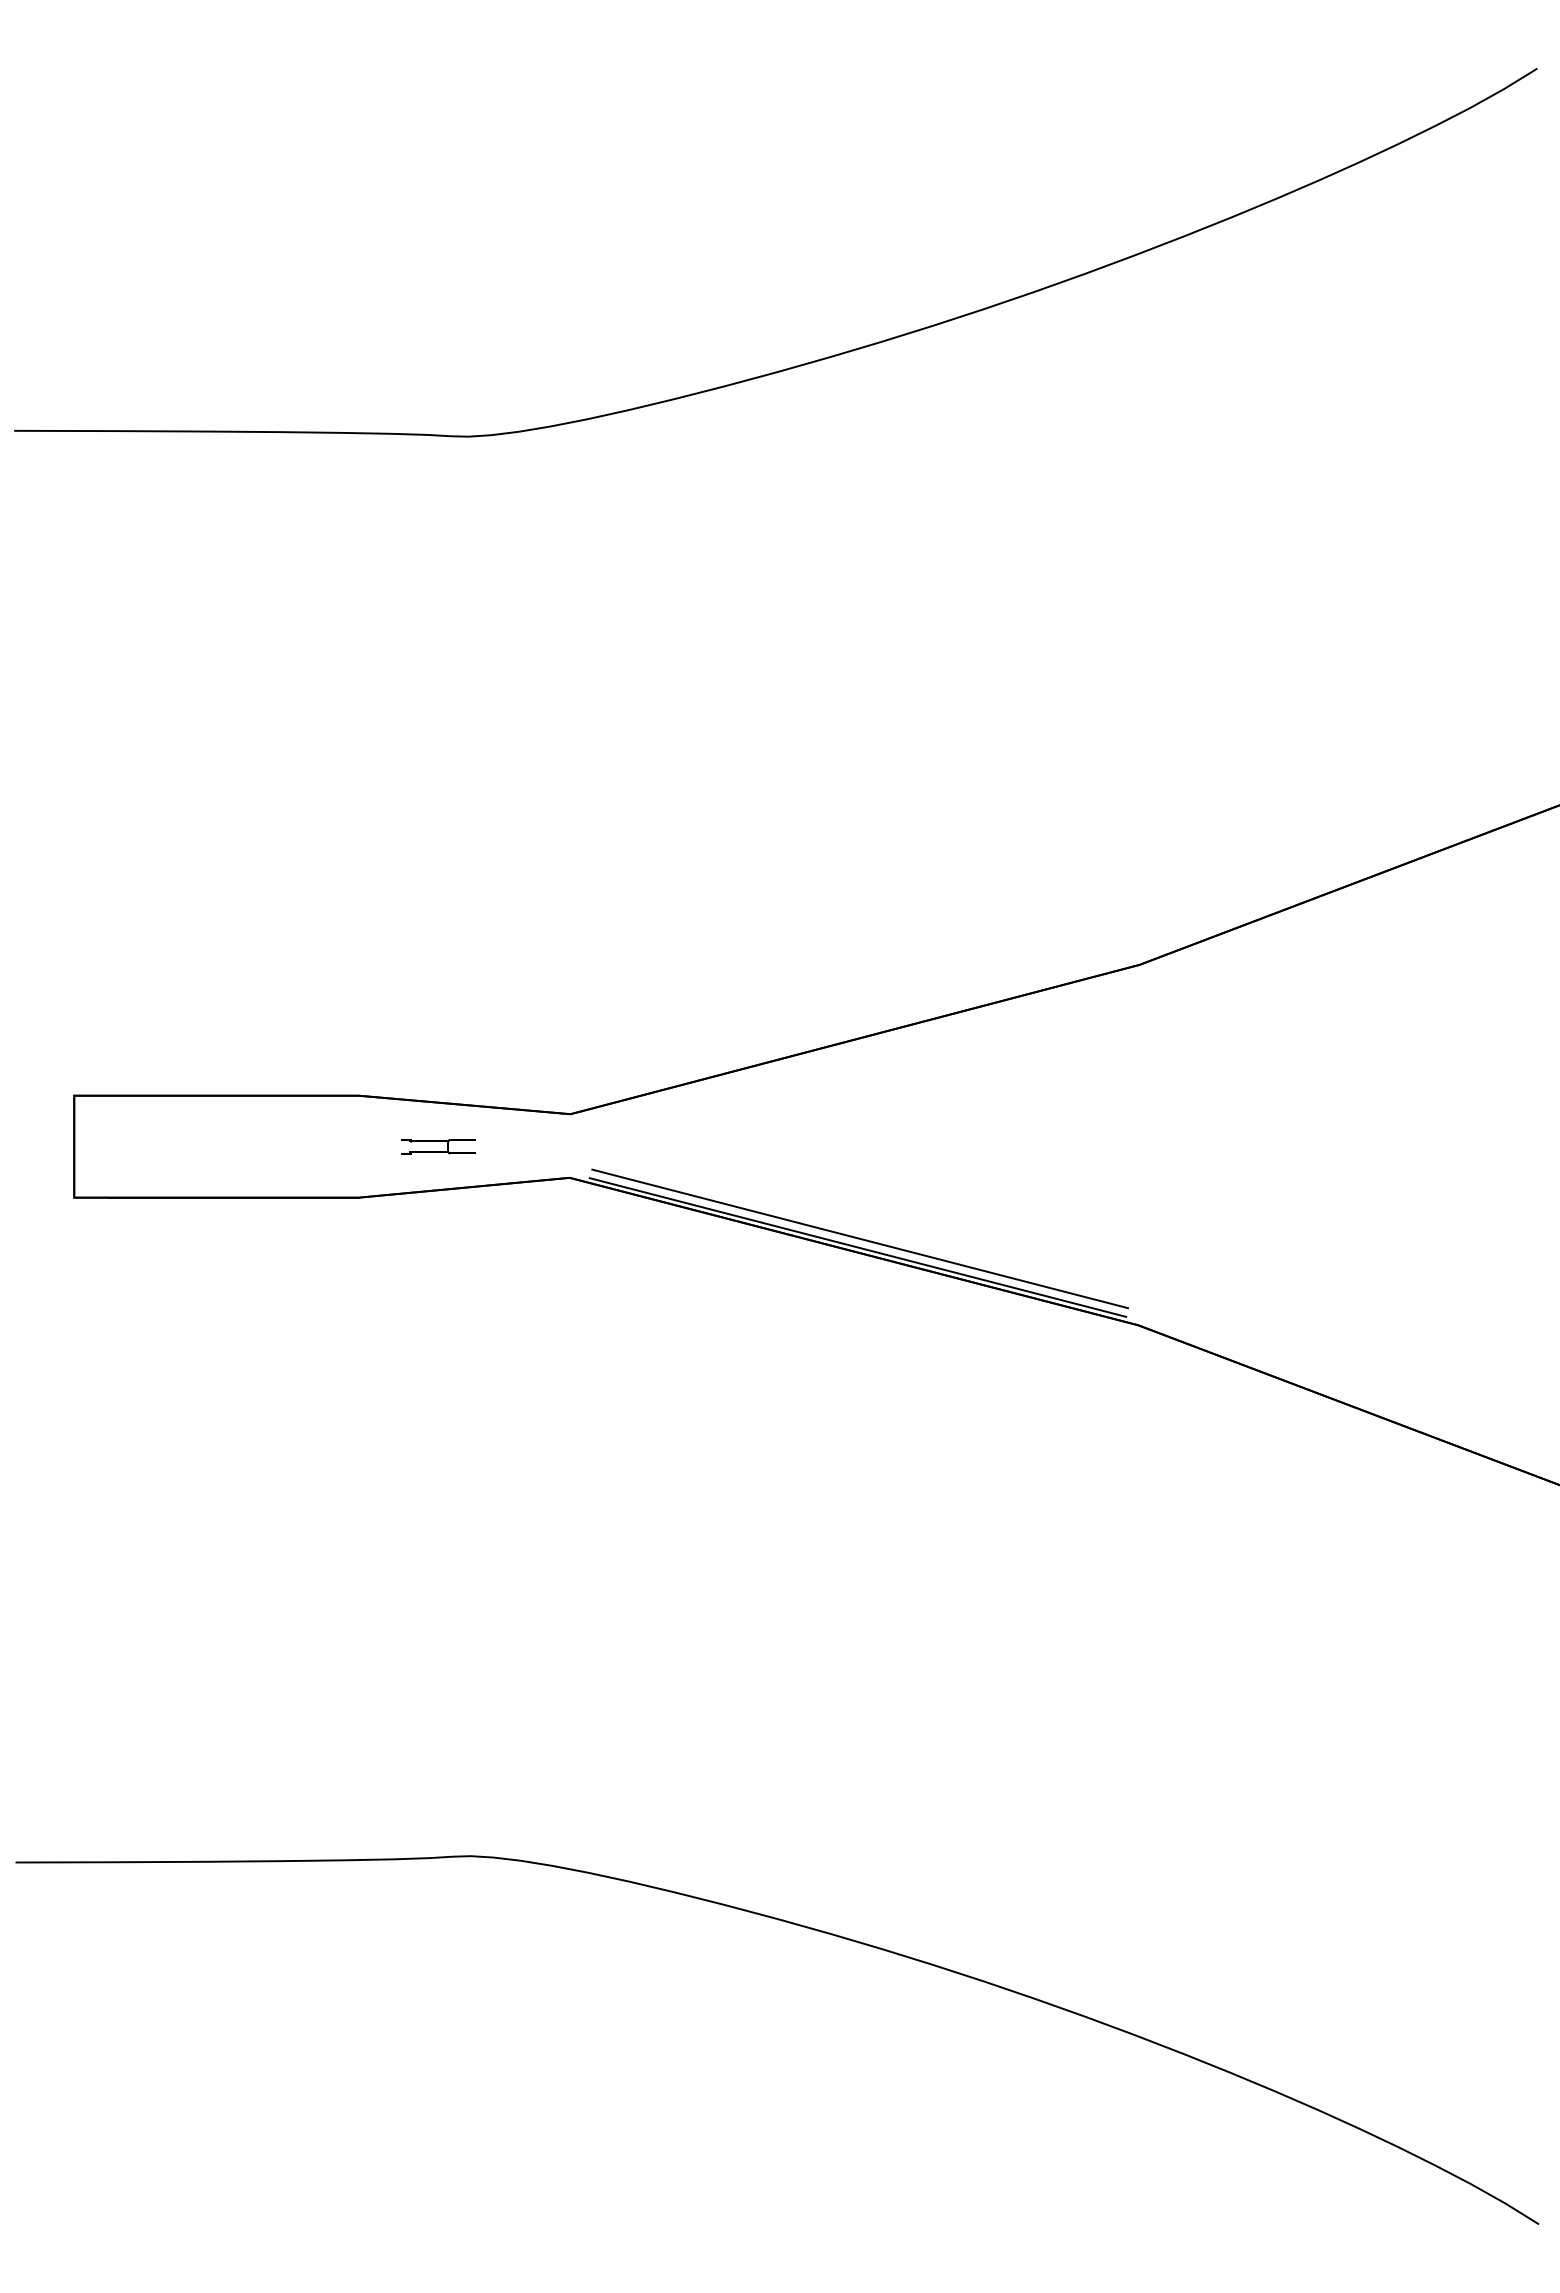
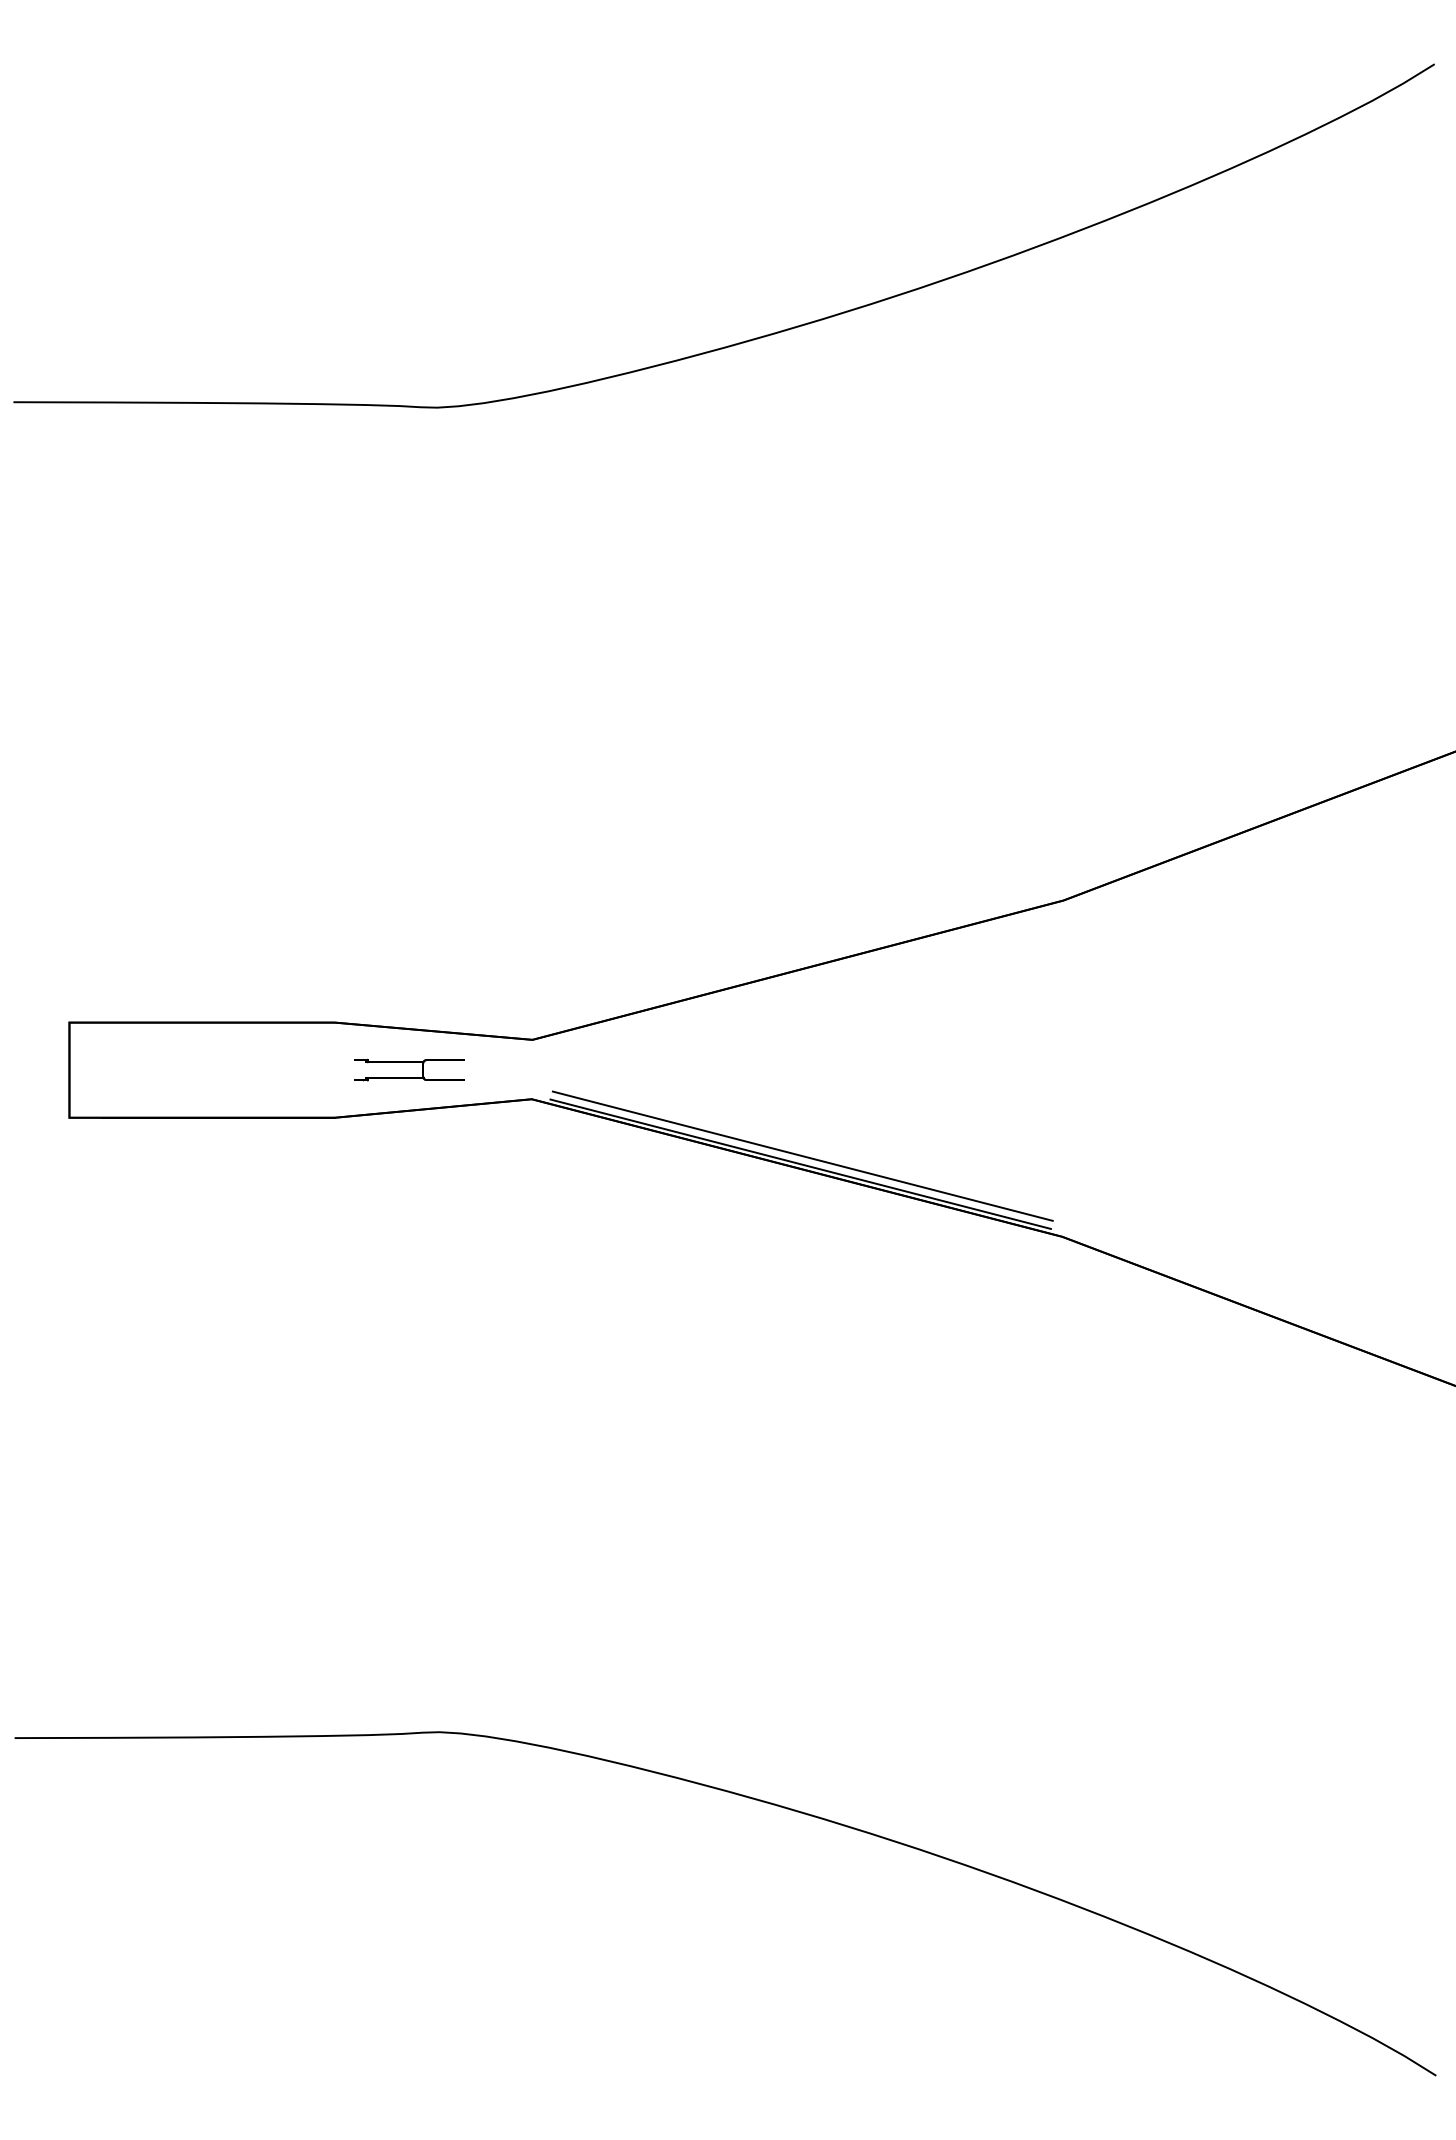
part: (438, 1147) -> (409, 1070), size x1.6

